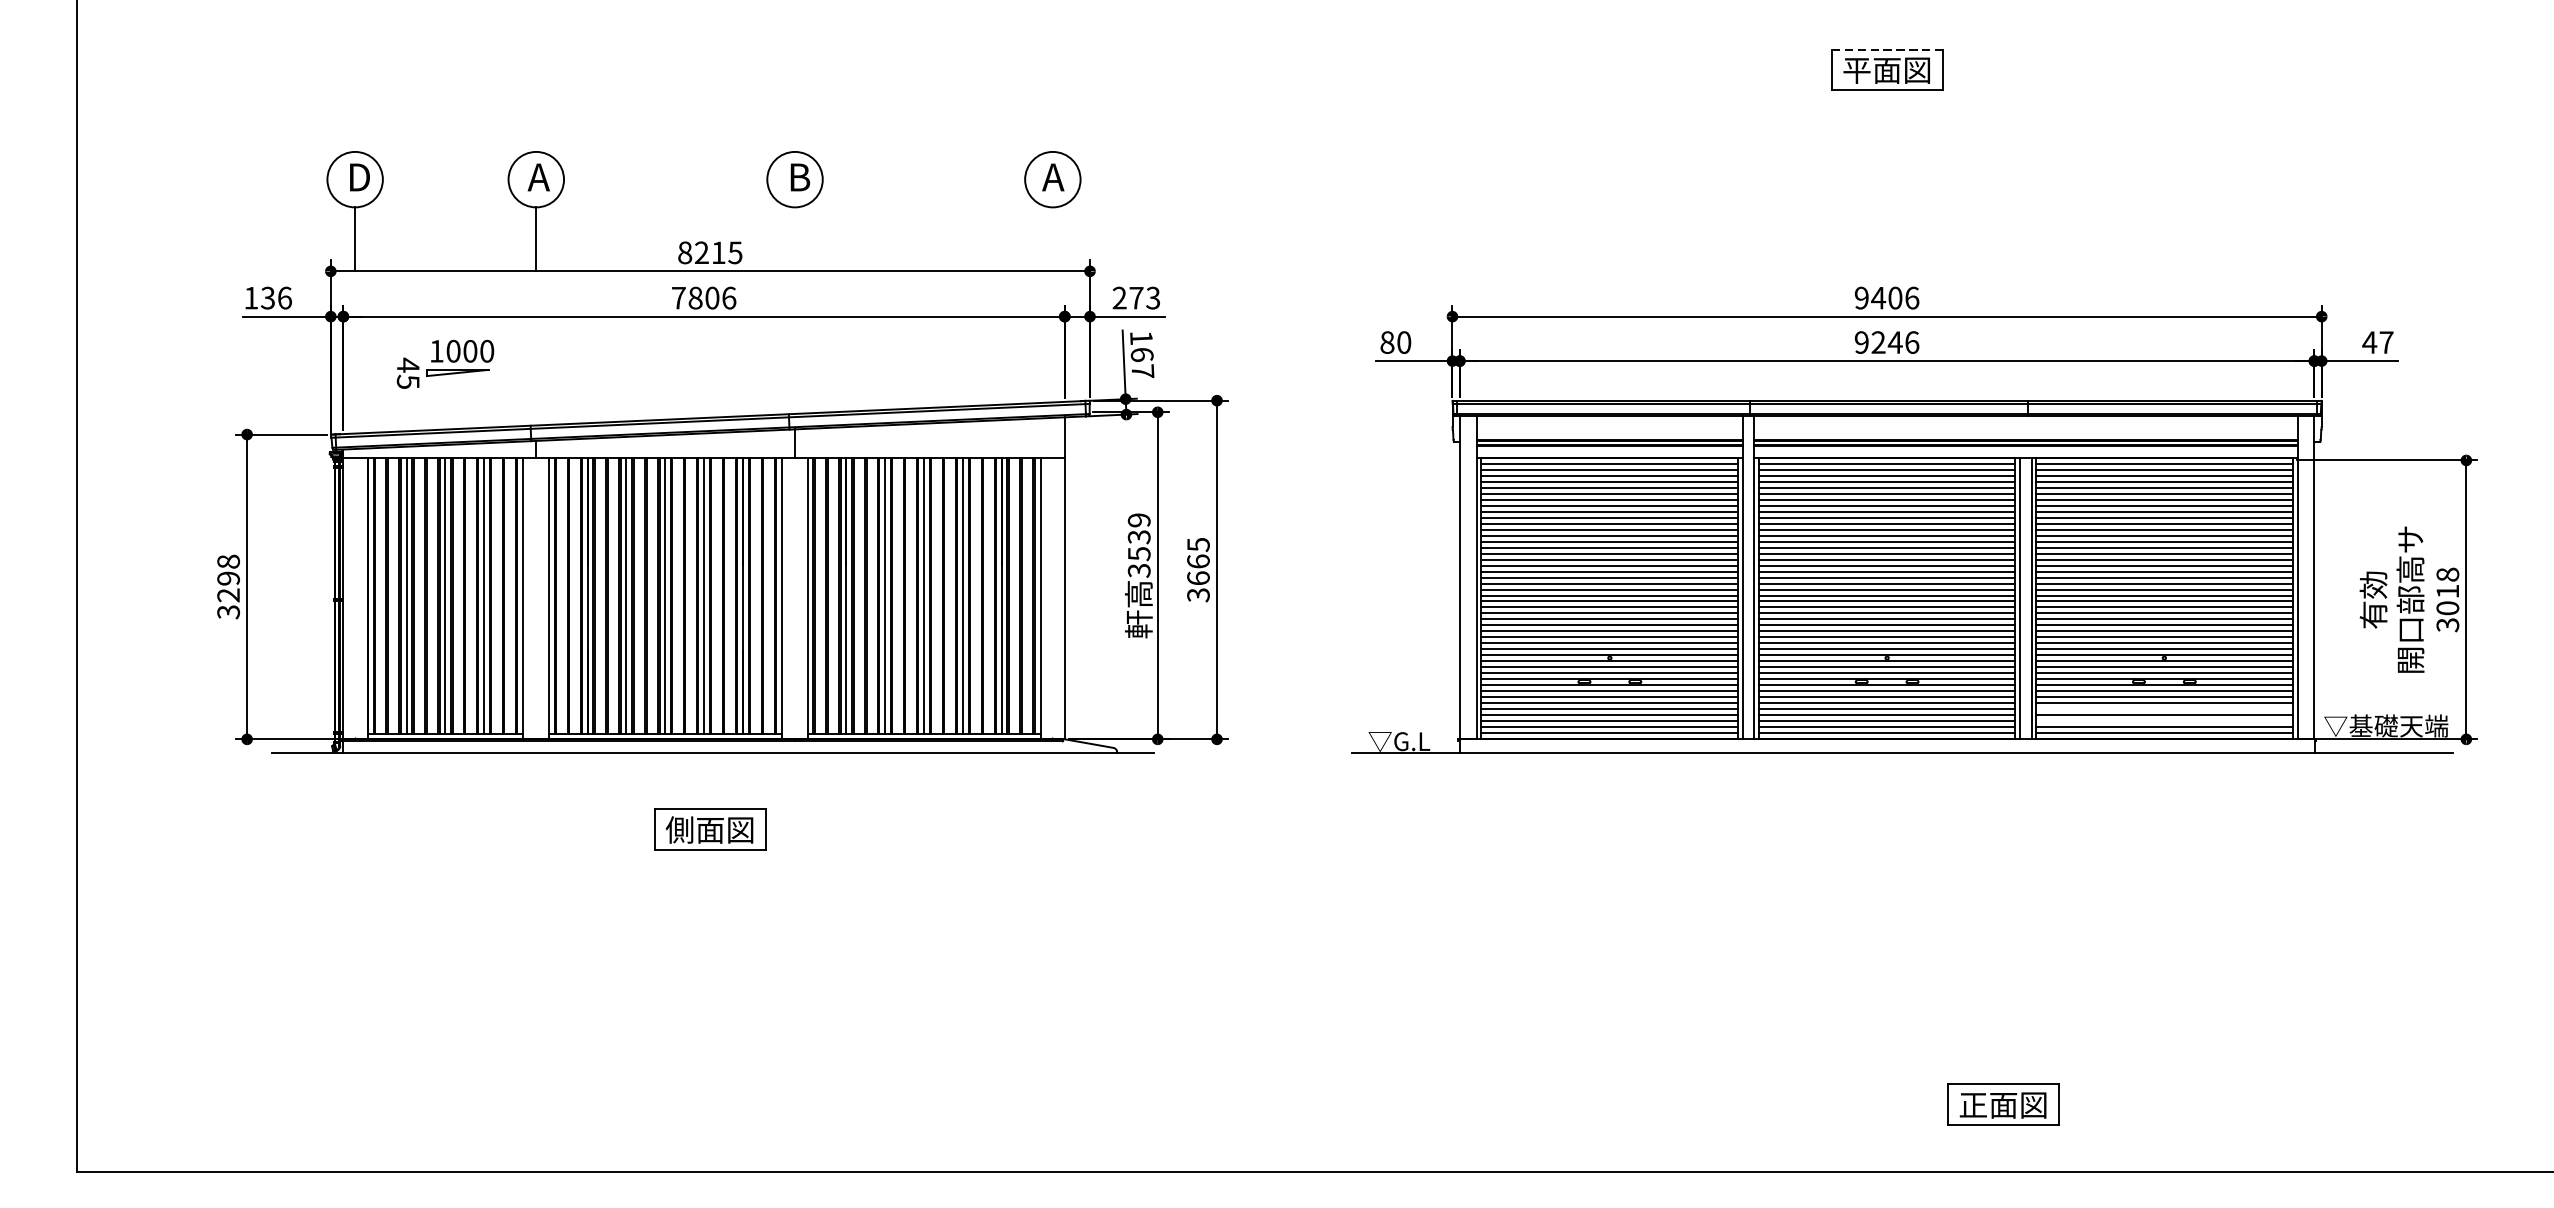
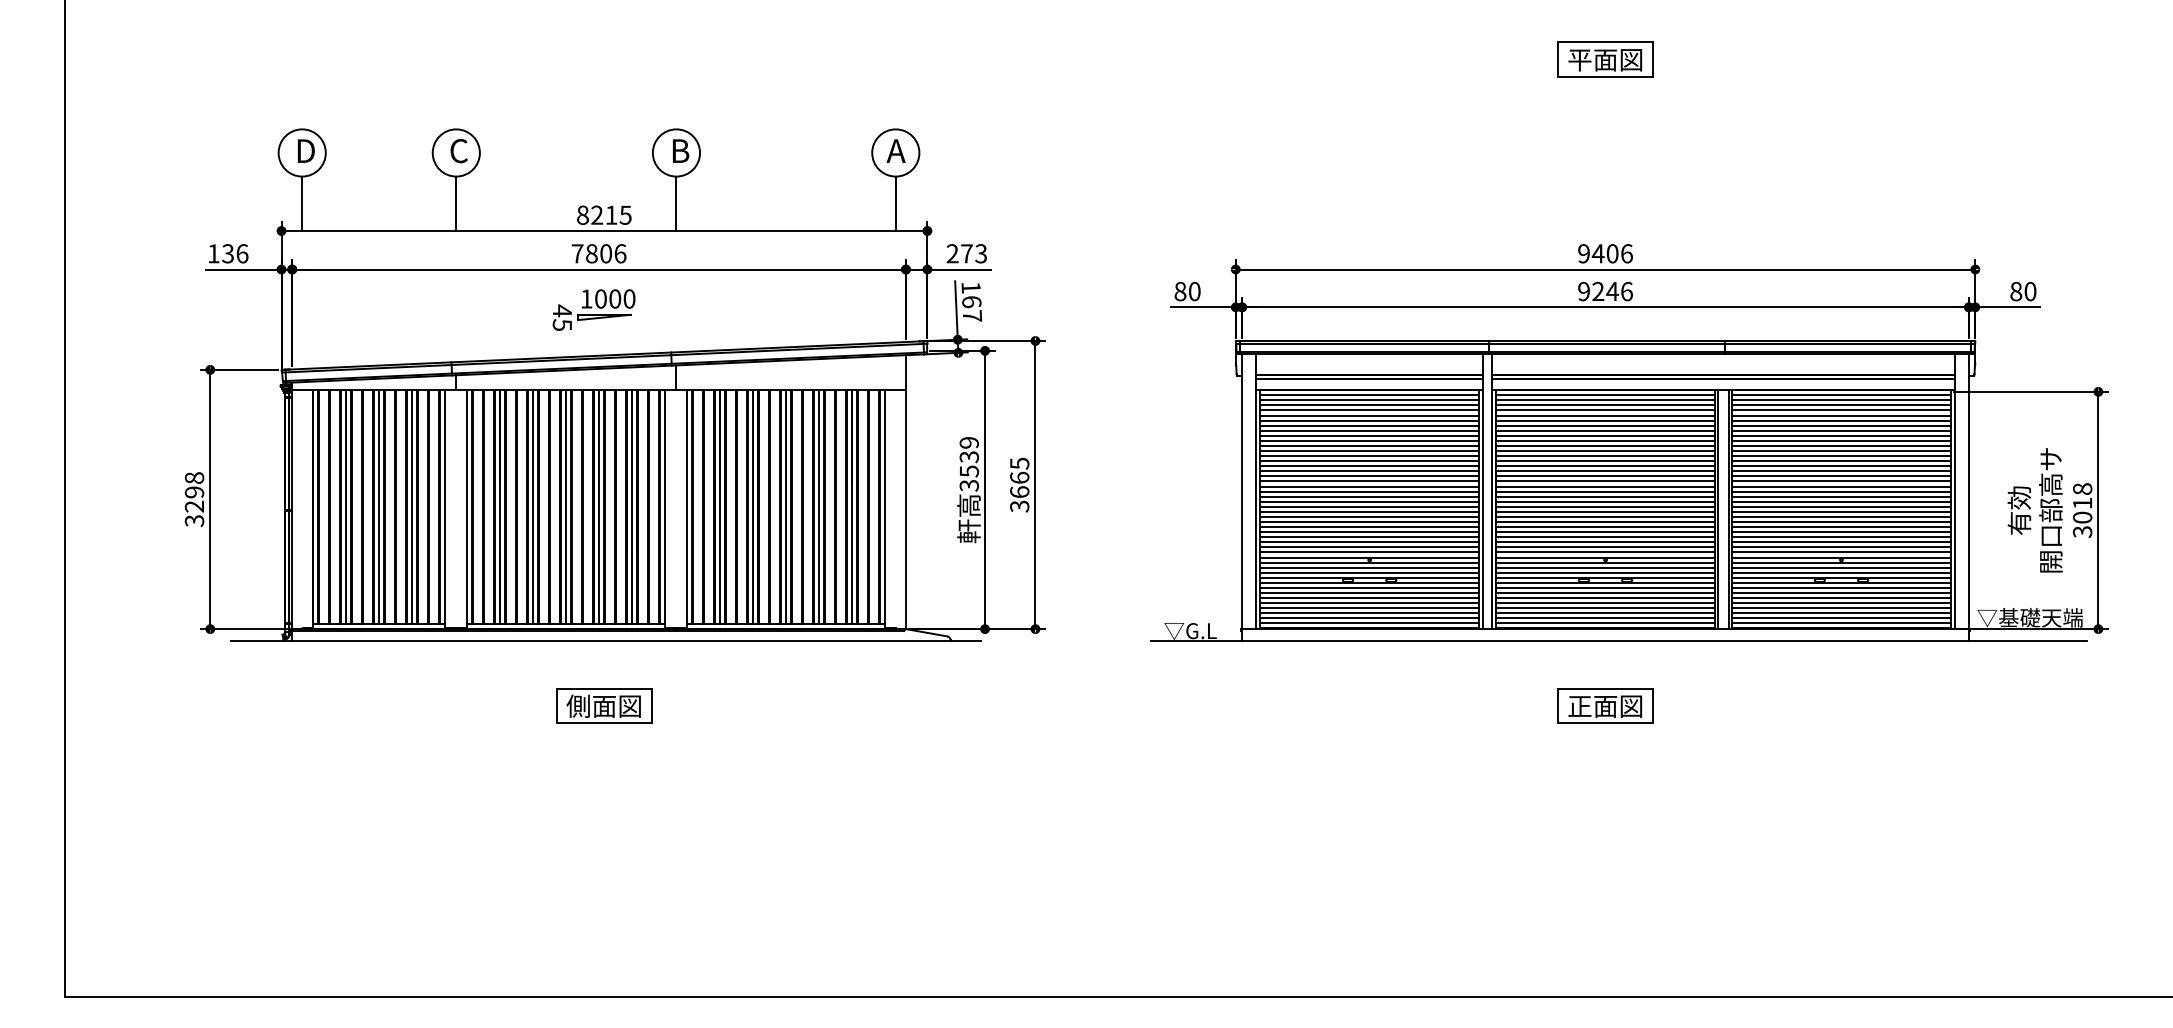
line: (1888, 49) -> (1606, 42), dashed -> solid
text: (538, 177) -> (458, 151), A -> C
line: (795, 239) -> (676, 203), added
line: (1053, 239) -> (896, 203), added
text: (2377, 342) -> (2022, 291), 47 -> 80
part: (444, 363) -> (593, 309), moved
line: (2164, 709) -> (1841, 603), added
line: (2164, 720) -> (1841, 613), added
part: (2003, 1104) -> (1605, 705), moved

